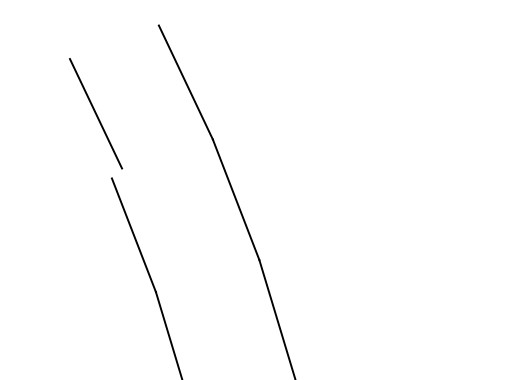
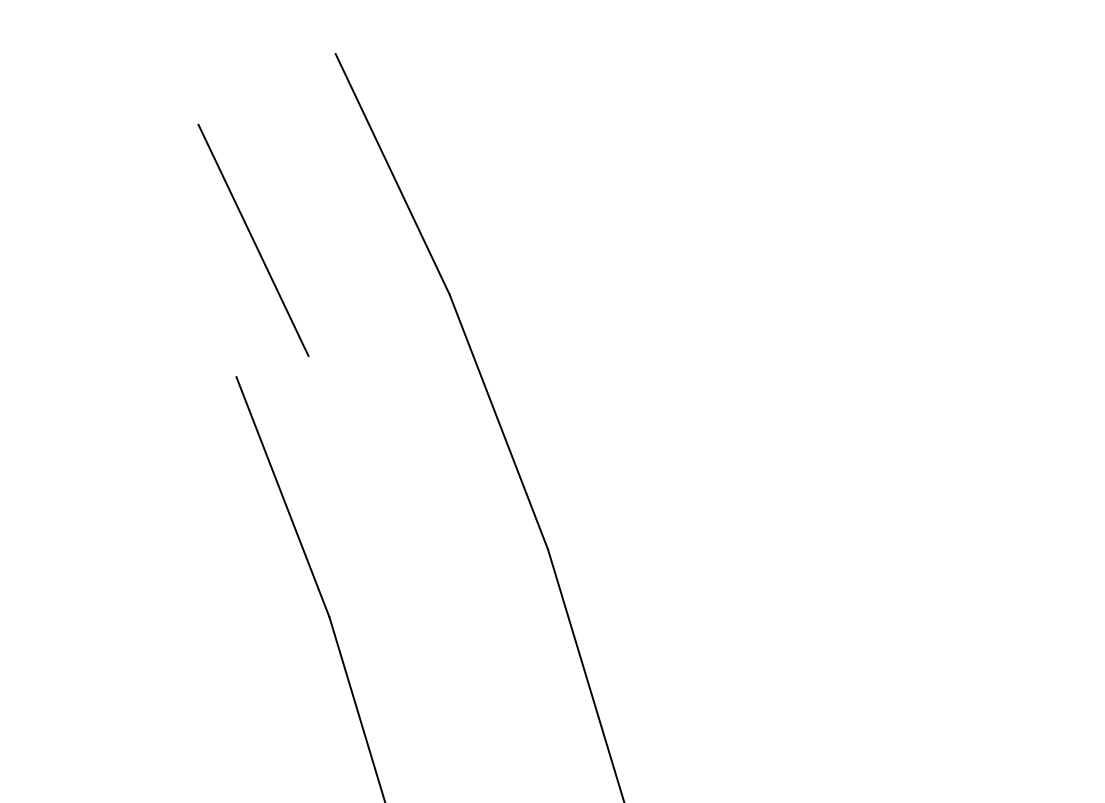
line: (96, 113) -> (254, 239), moved

